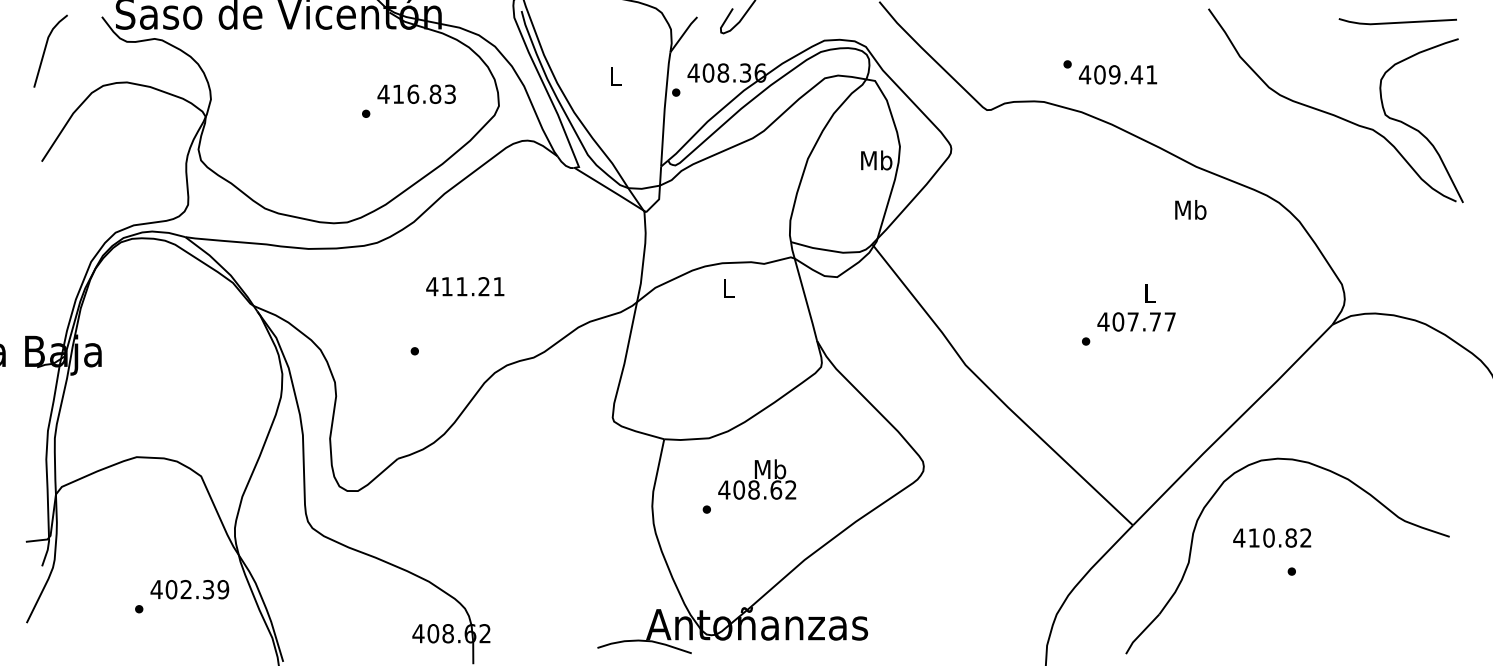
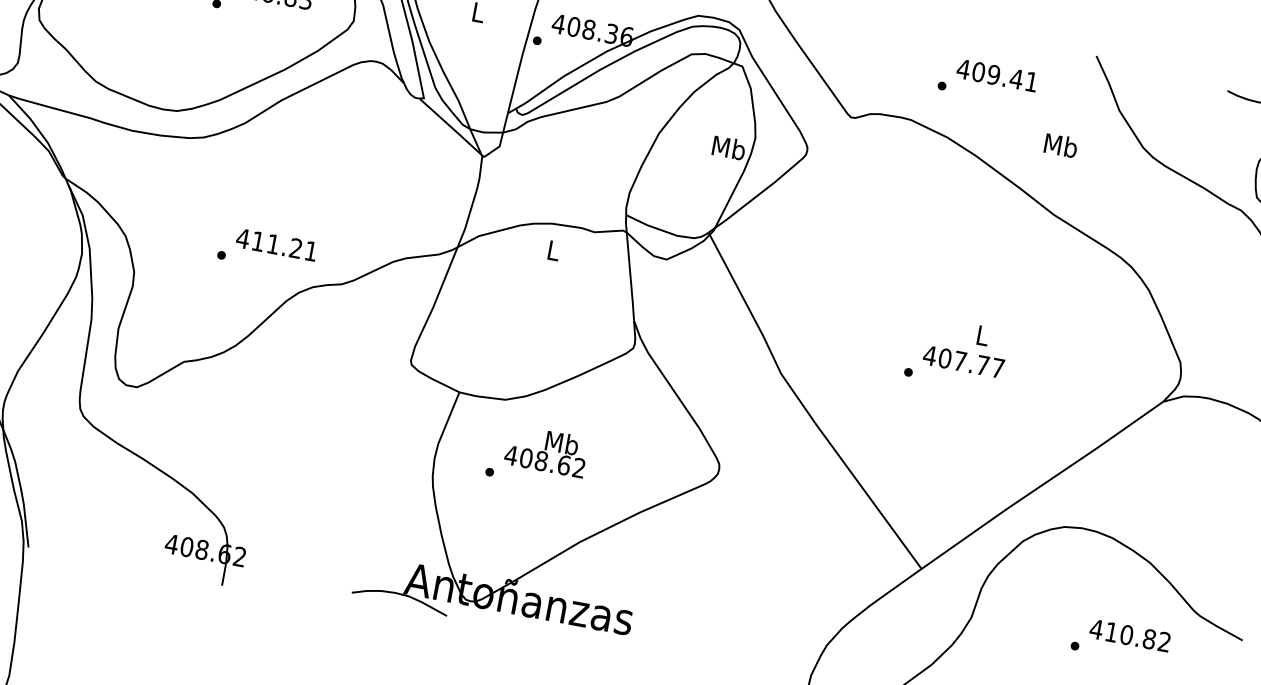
text: (1118, 74) -> (997, 75), moved
text: (1190, 209) -> (1060, 145), moved
text: (465, 286) -> (277, 244), moved
text: (1272, 537) -> (1130, 635), moved

